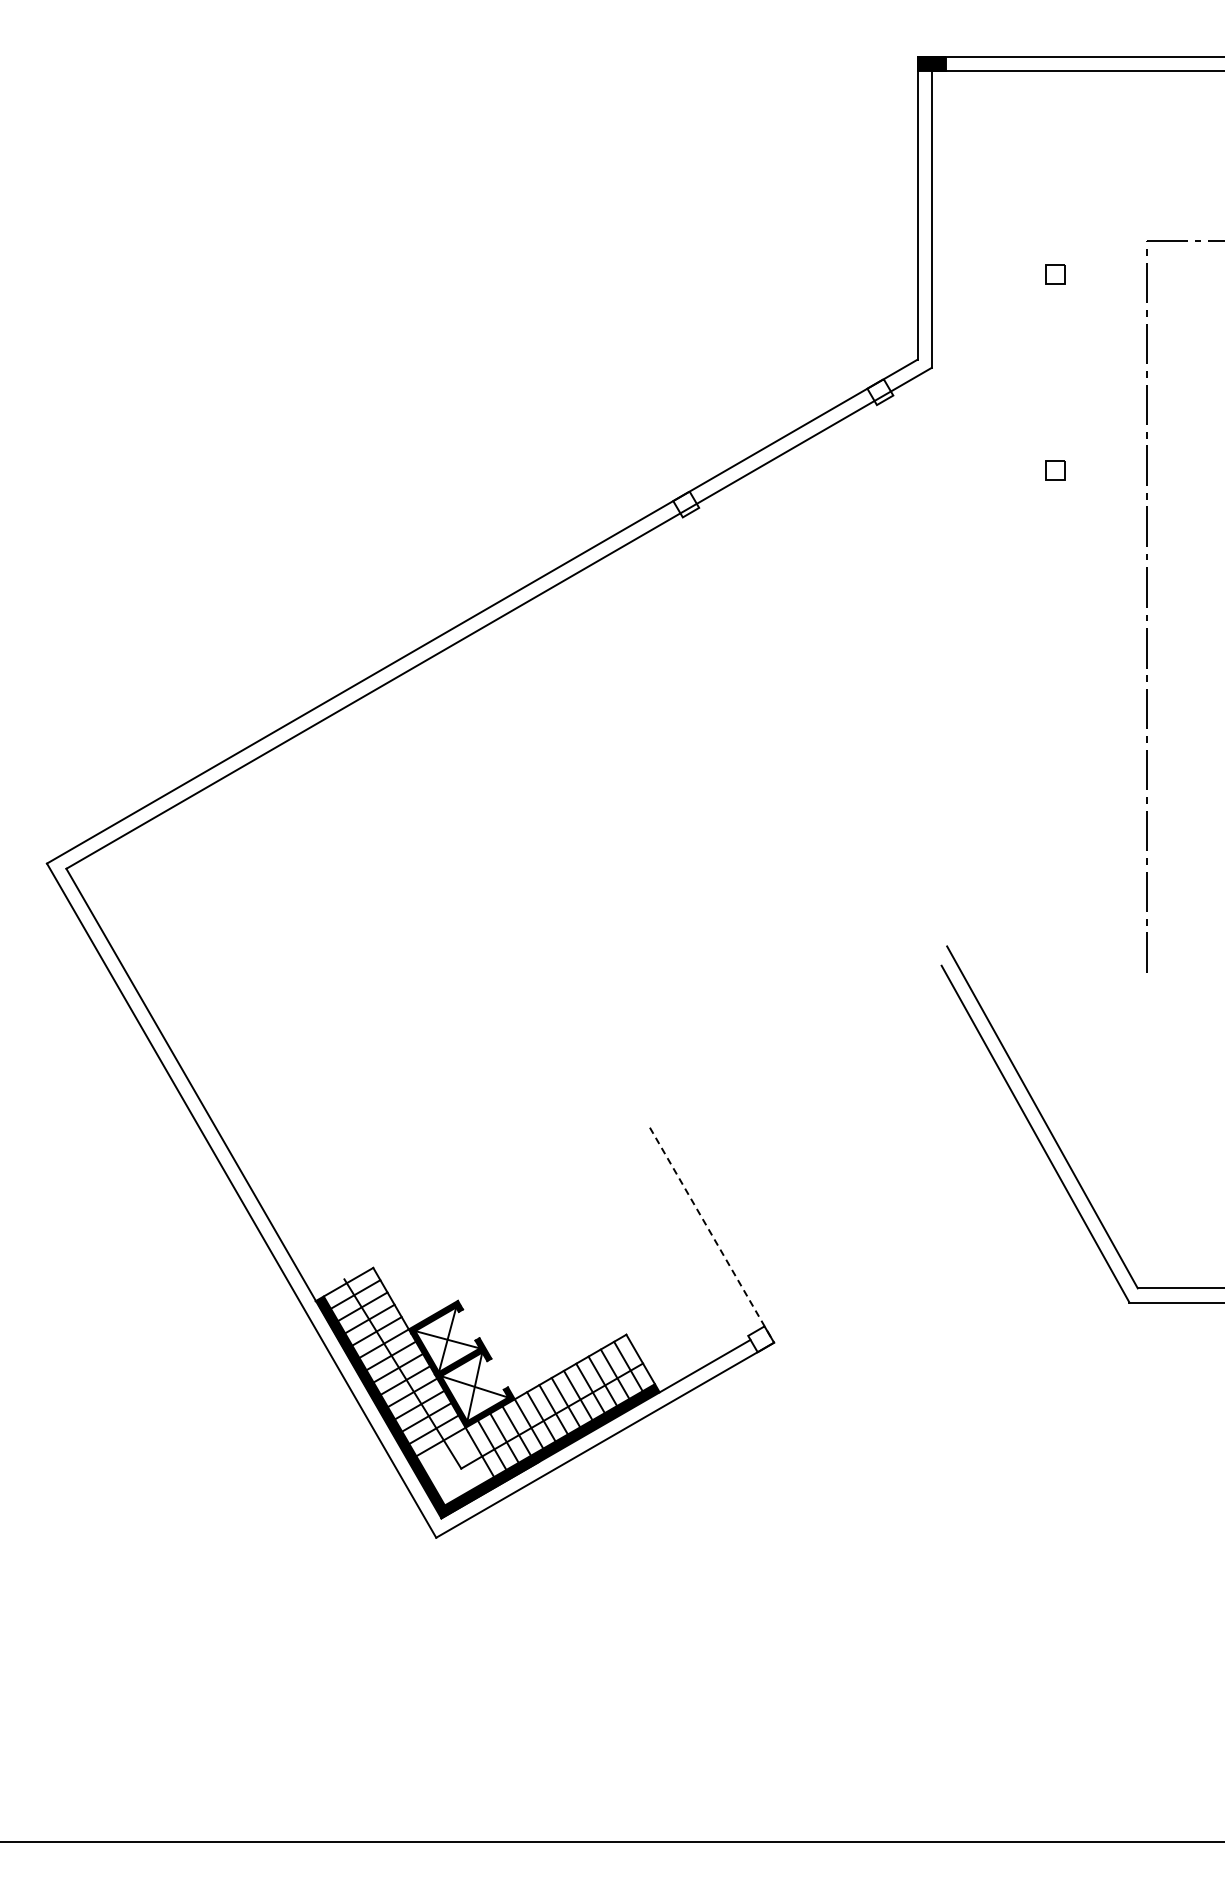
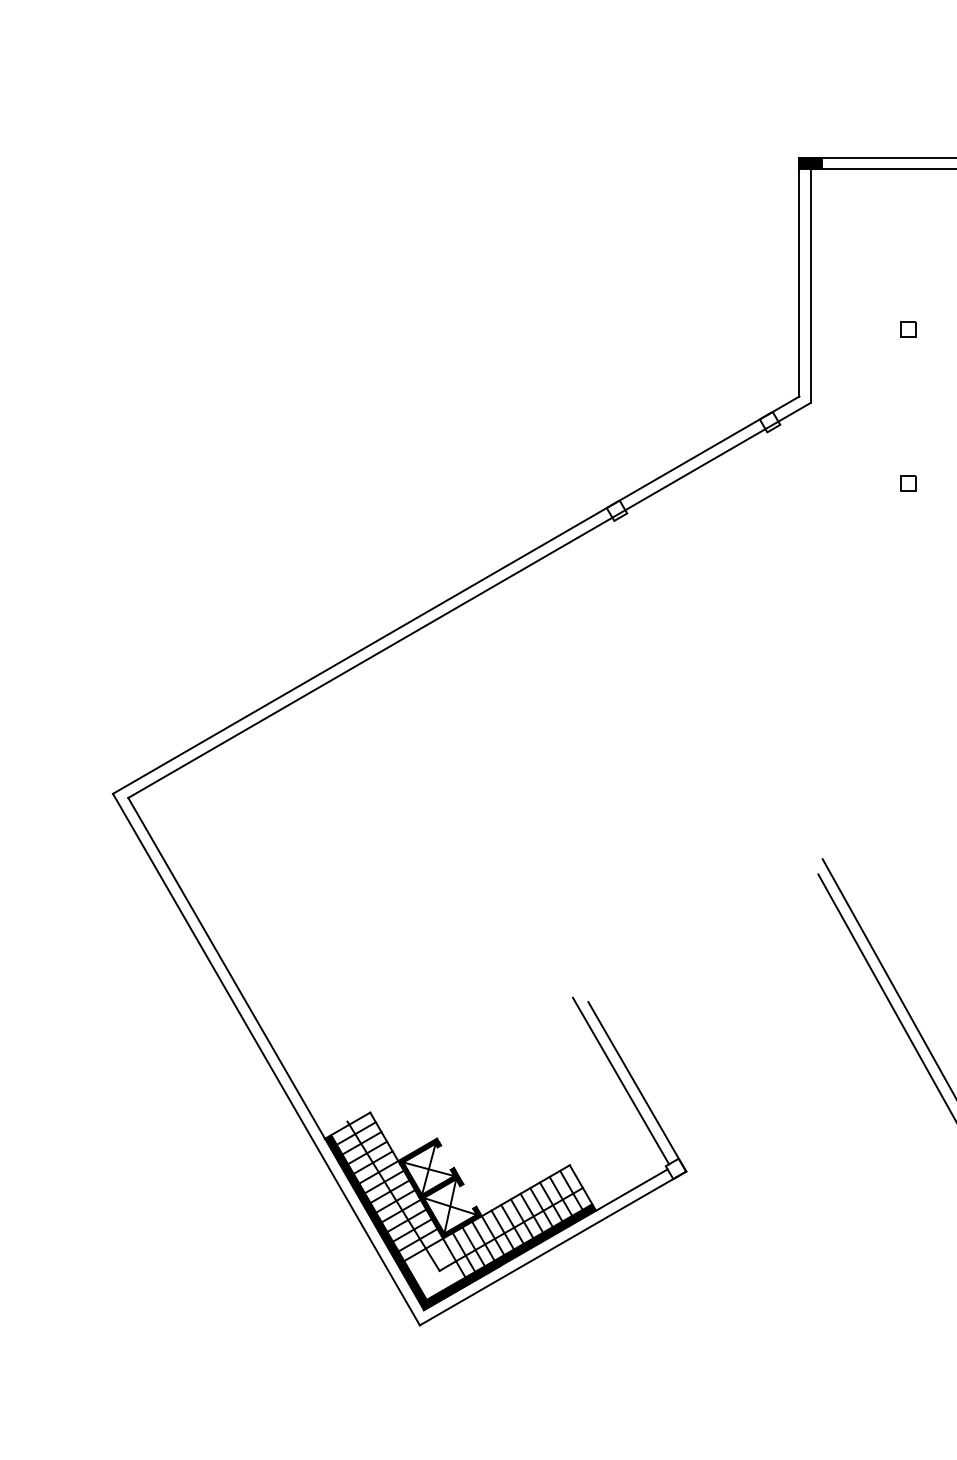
line: (691, 1227) -> (621, 1080), added
line: (712, 1235) -> (637, 1087), dashed -> solid

